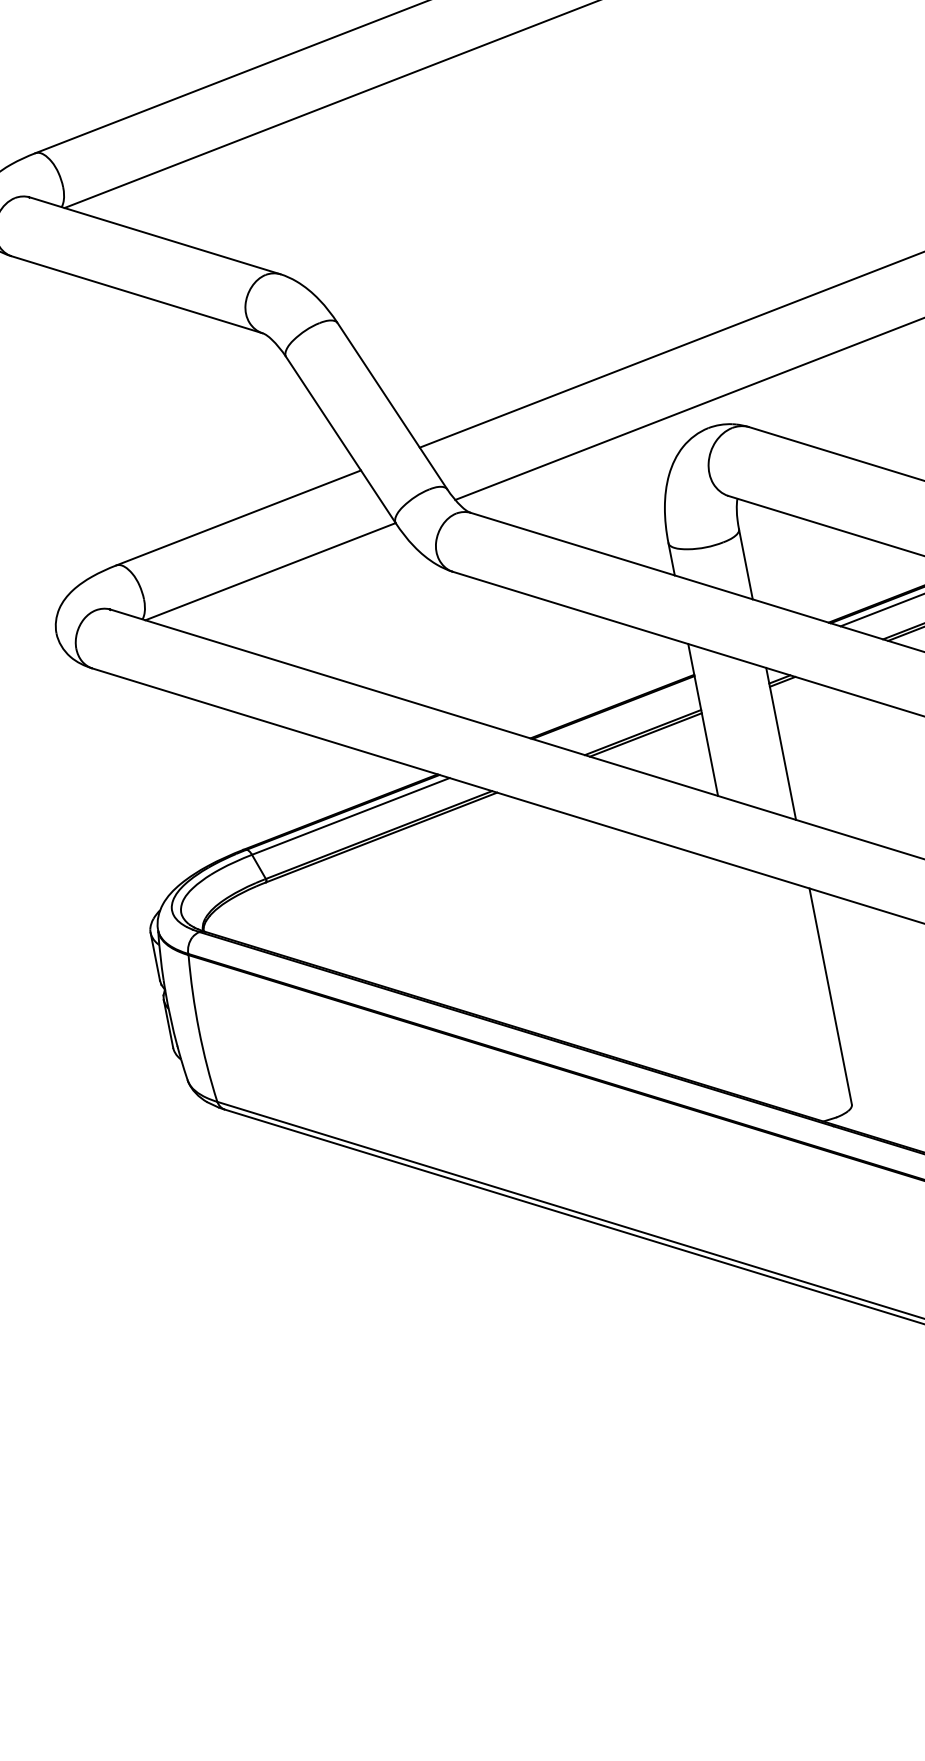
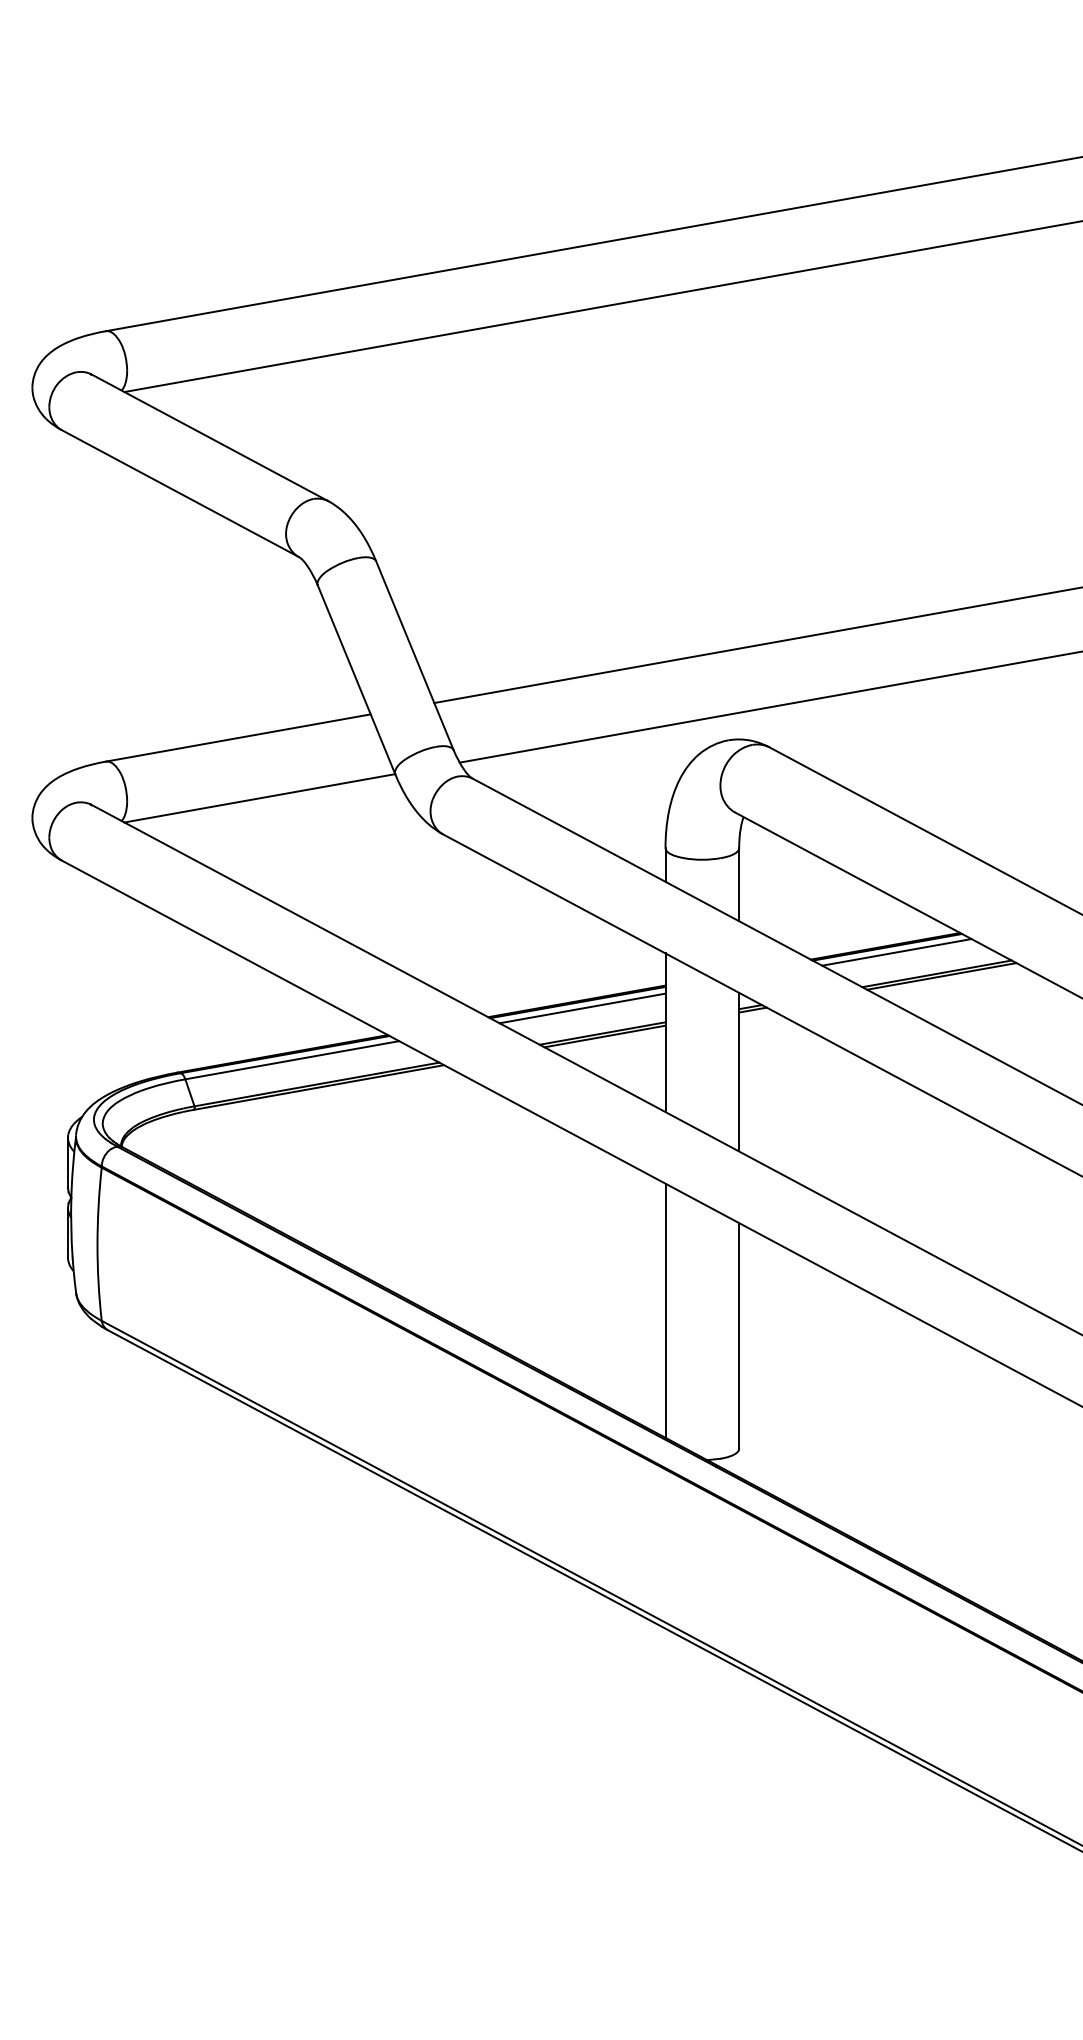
line: (619, 712) -> (582, 1008), added
line: (755, 986) -> (665, 1310), added

